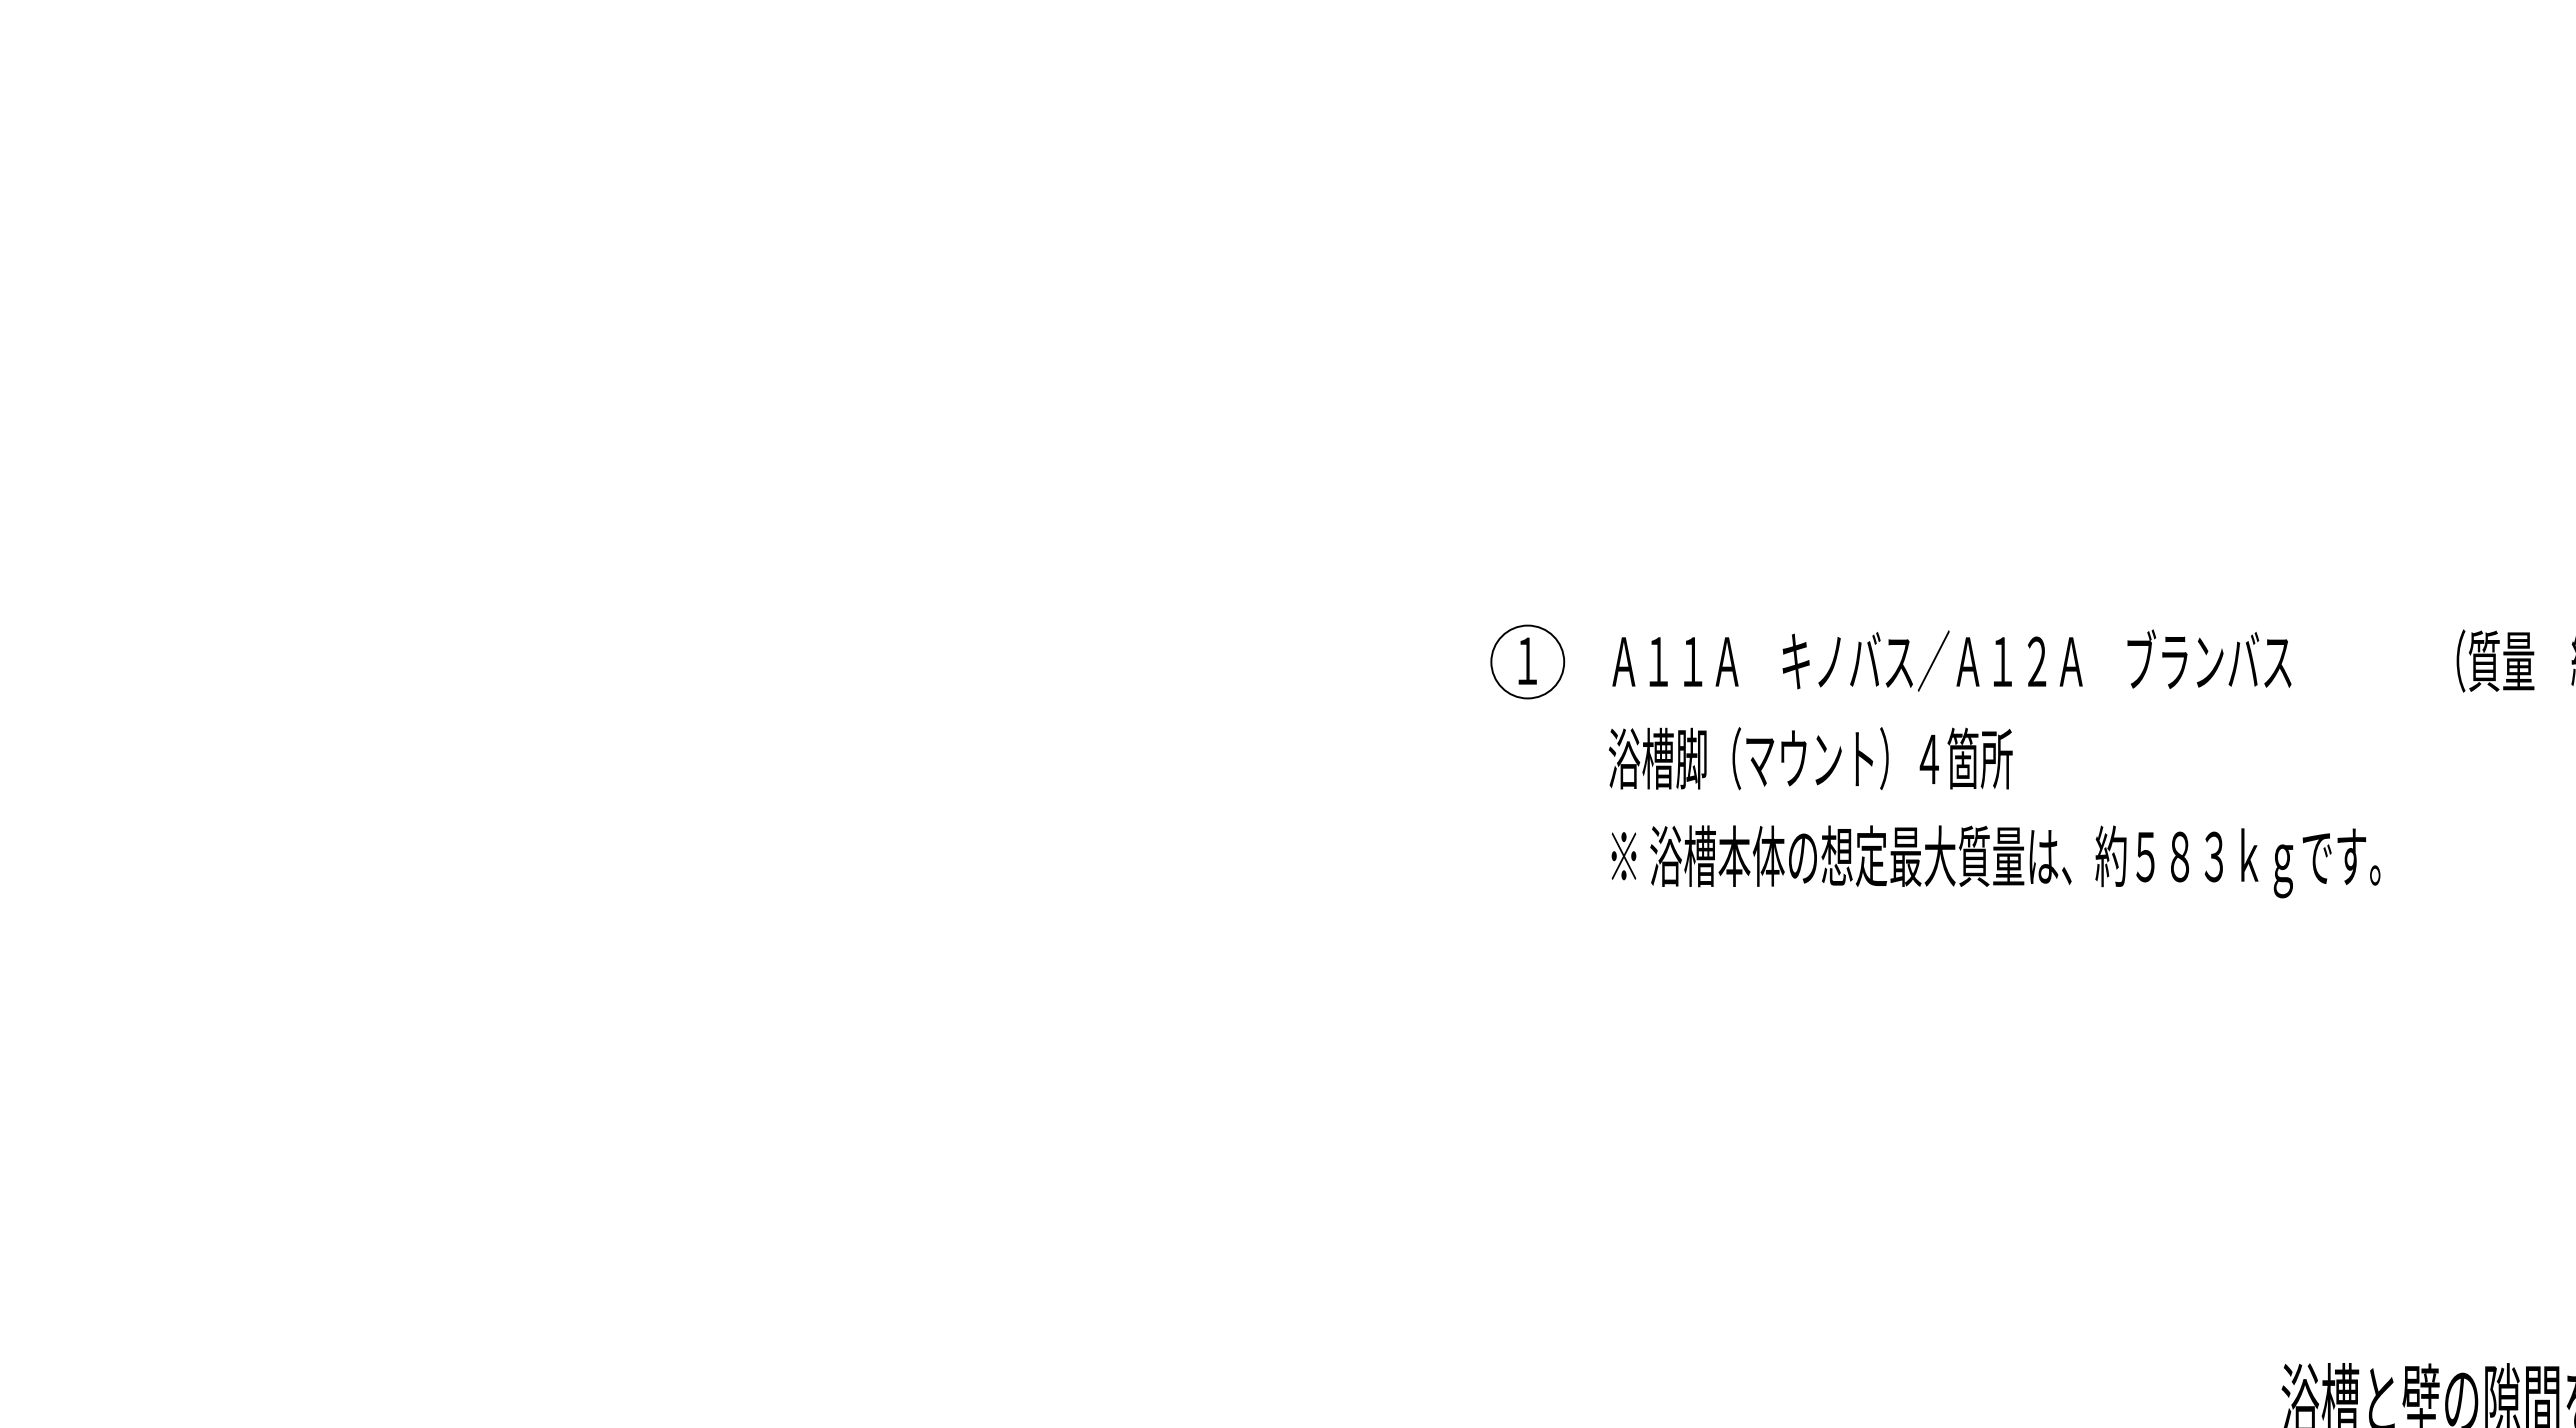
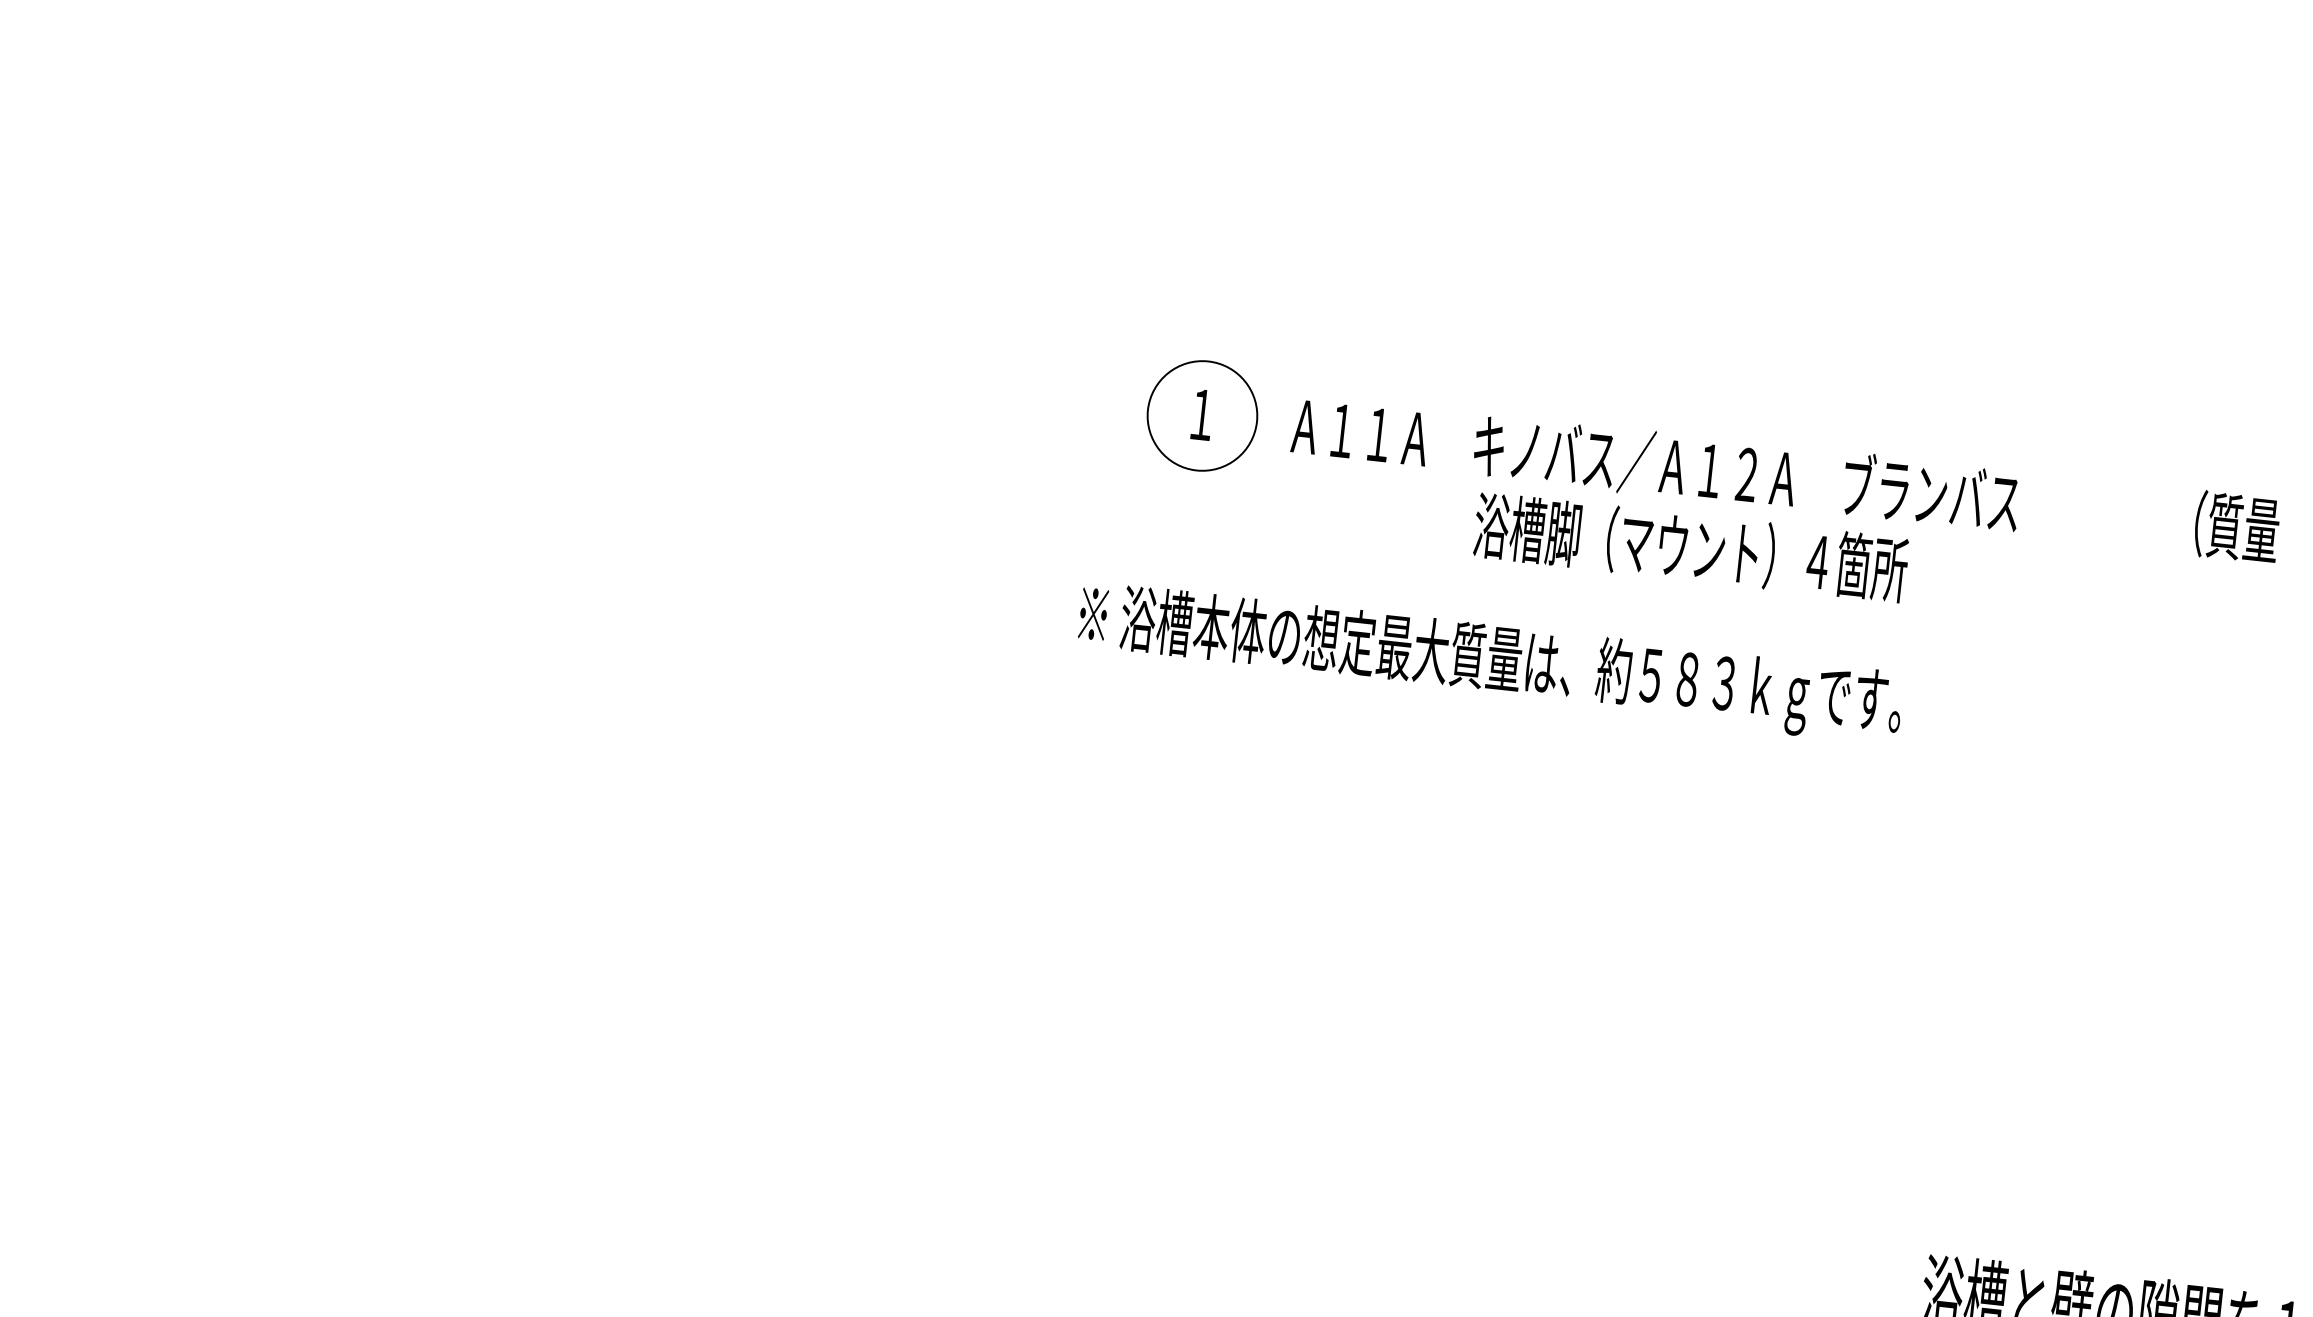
circle: (1527, 661) -> (1202, 415), size x1.4
text: (1810, 758) -> (1690, 547), moved
text: (1995, 861) -> (1490, 662), moved

